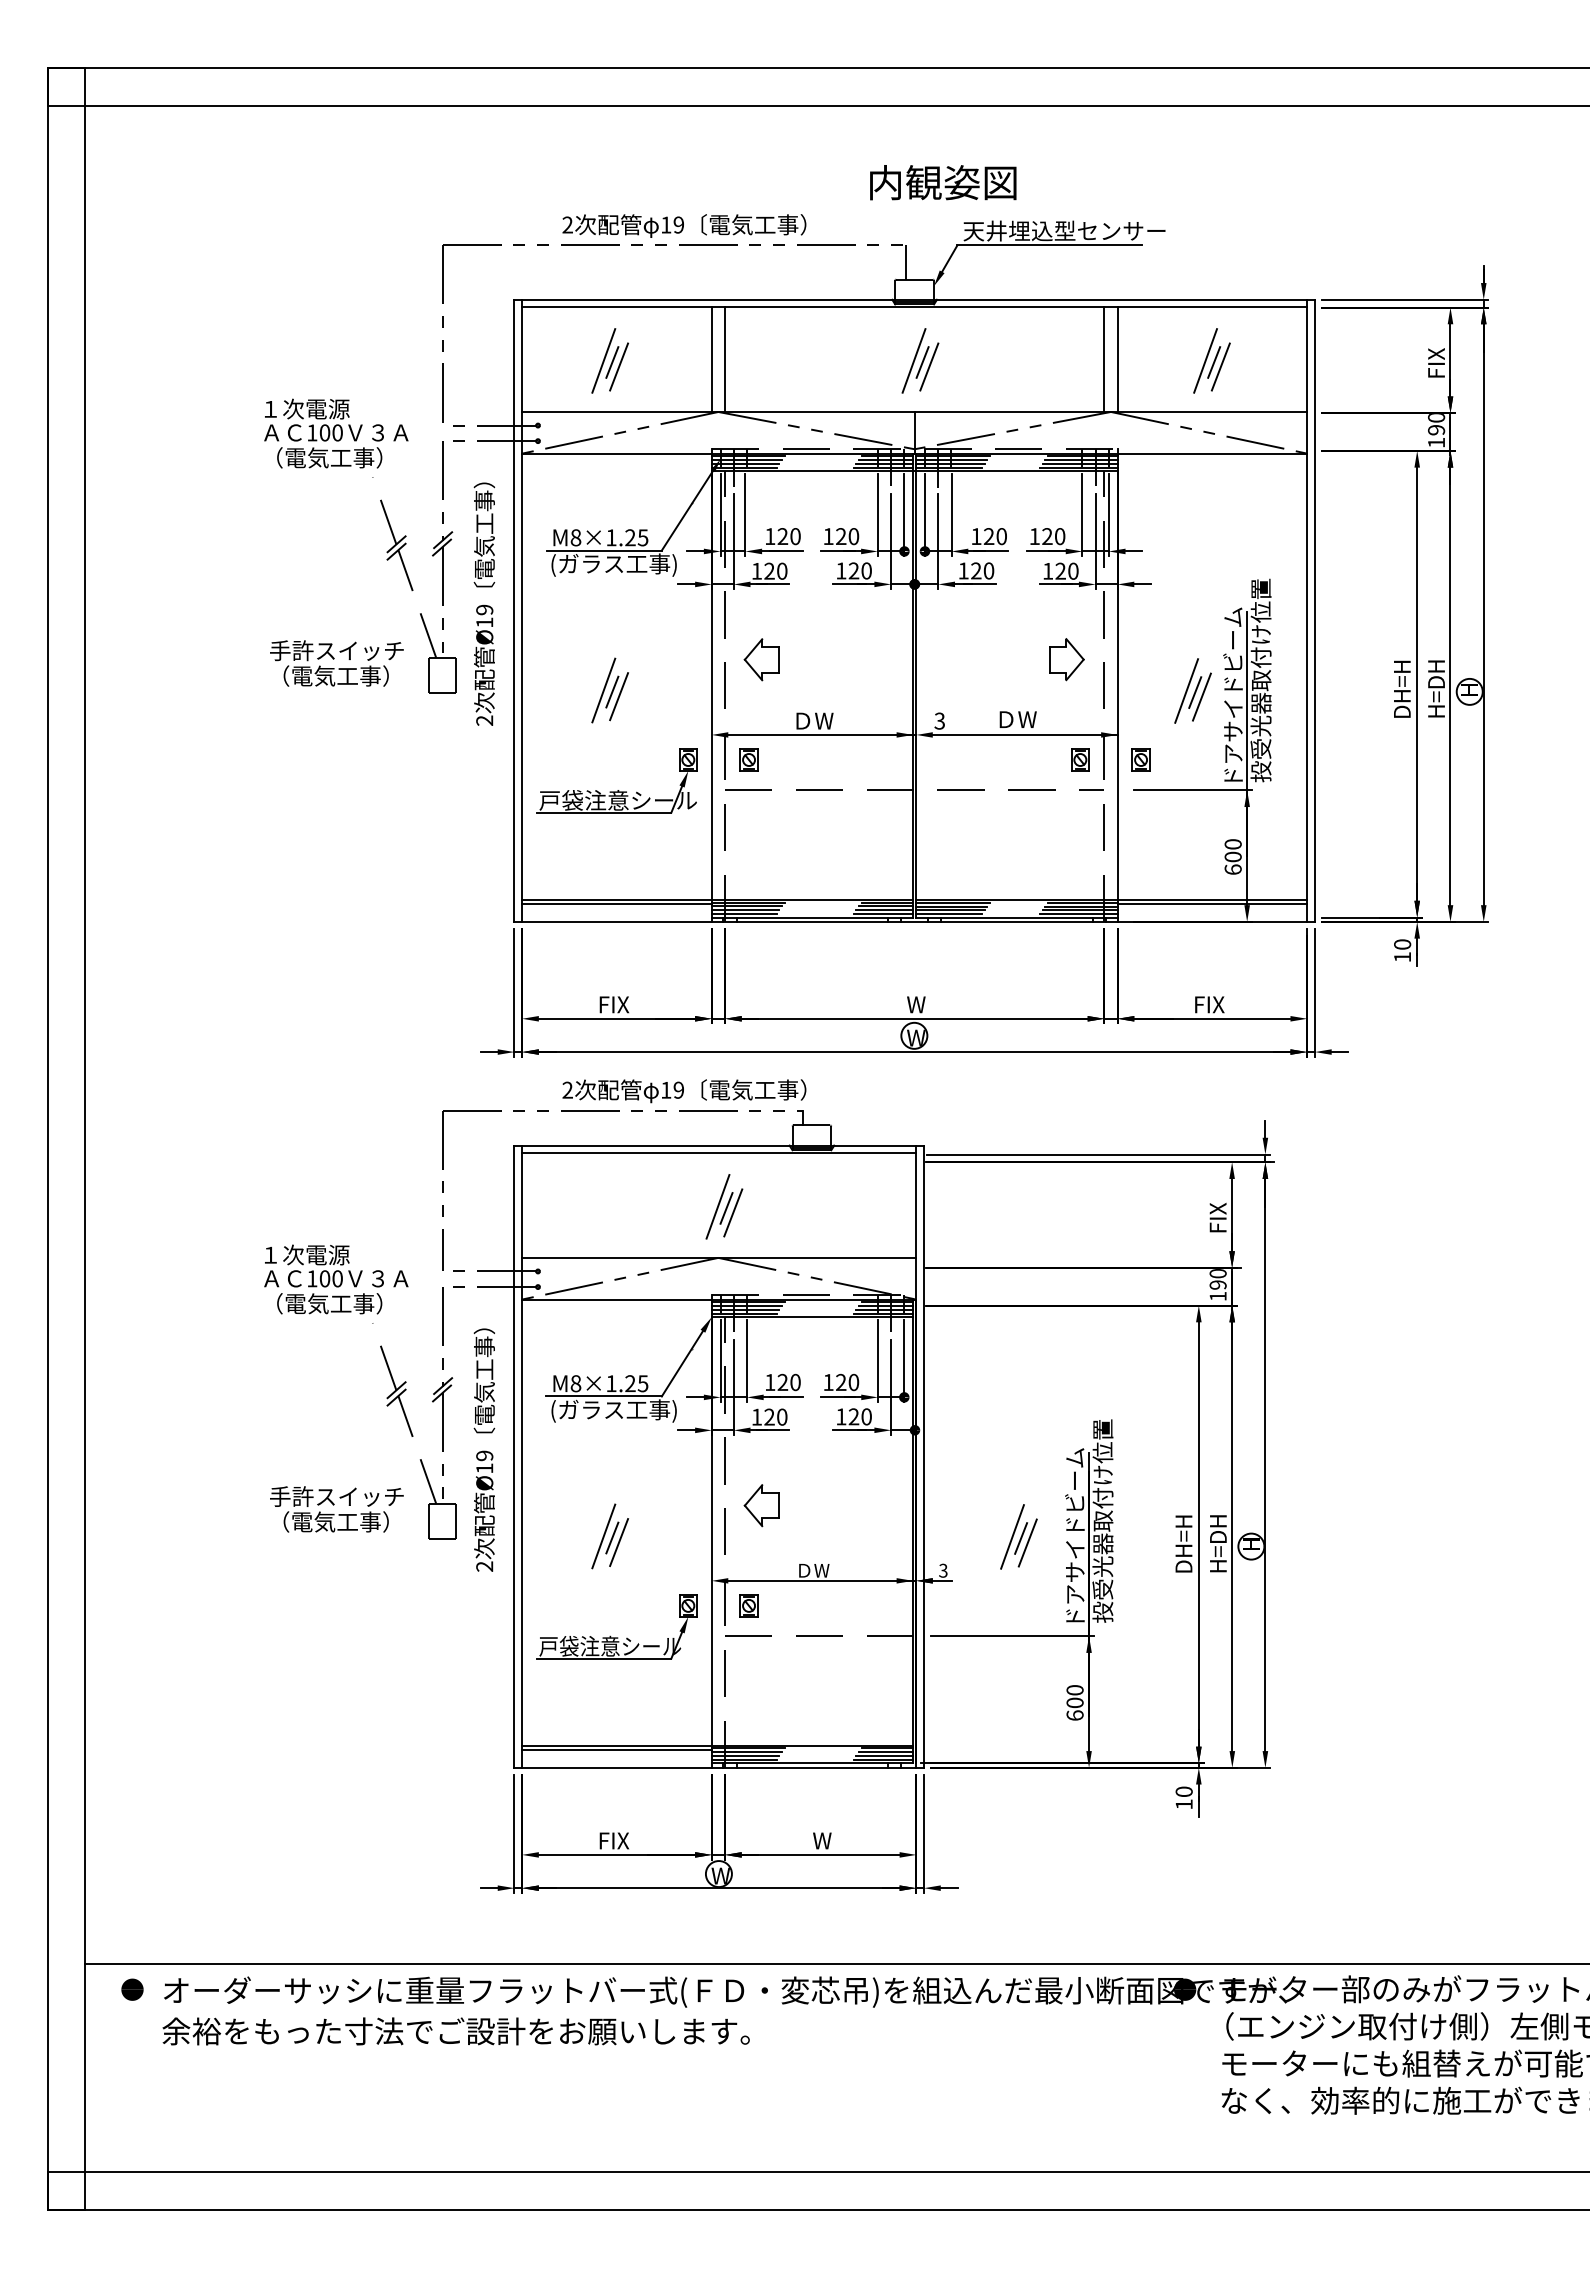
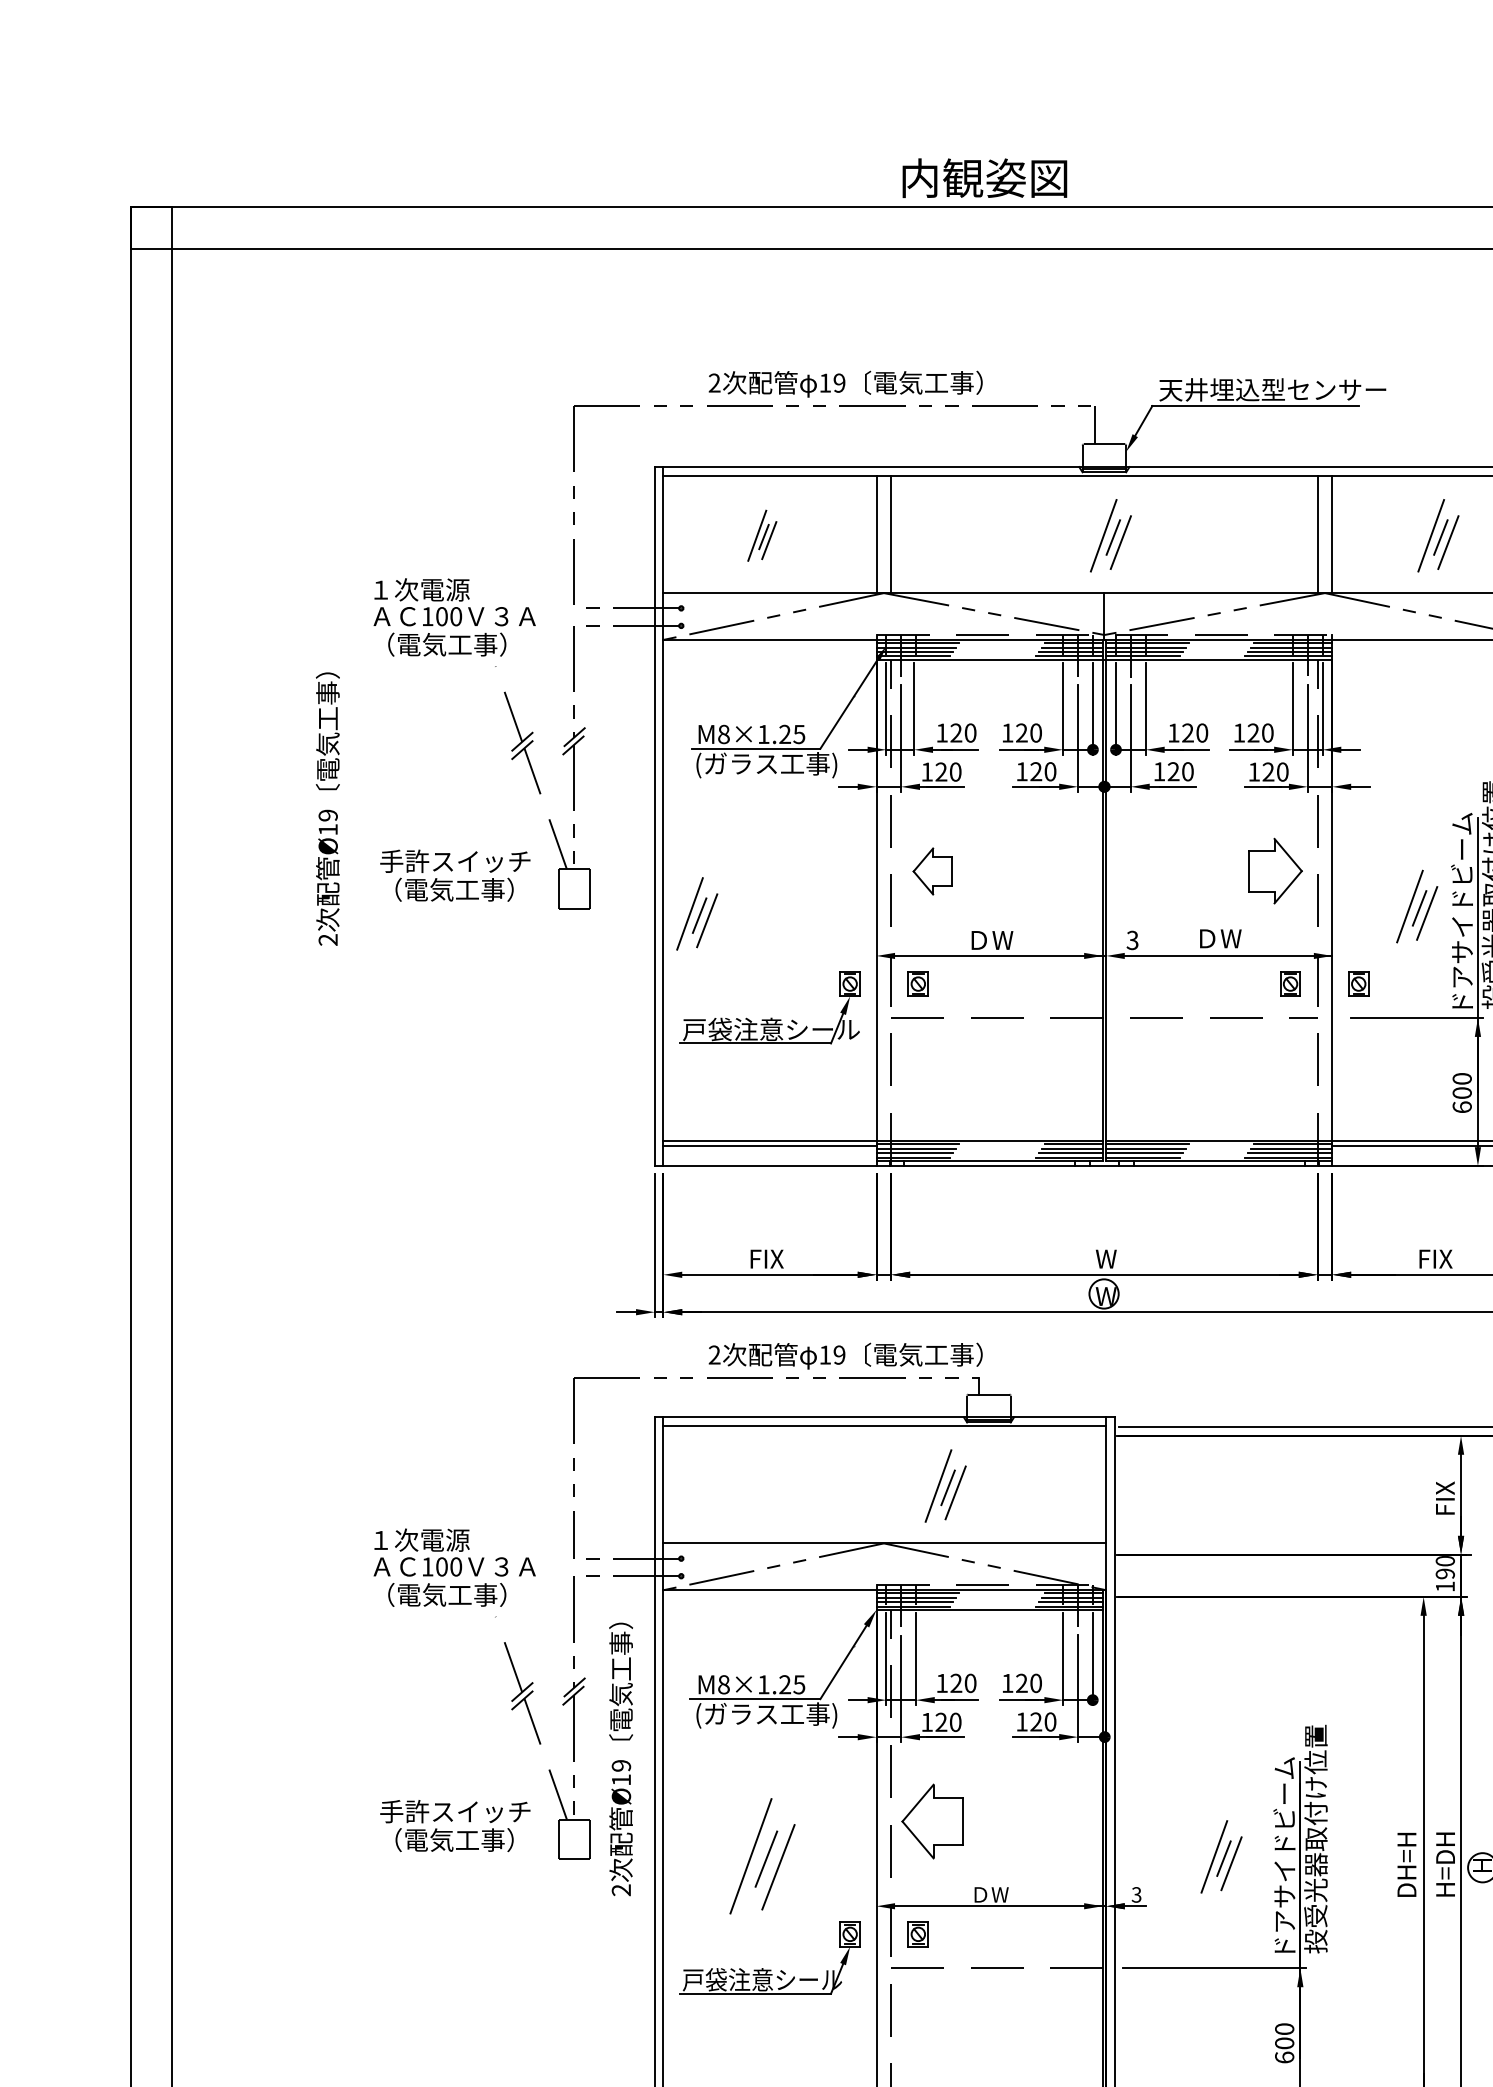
text: (943, 182) -> (985, 178), moved
part: (609, 360) -> (761, 535), size x0.7
text: (484, 603) -> (327, 808), moved
part: (1066, 659) -> (1274, 871), size x1.4
part: (609, 690) -> (696, 913), moved
part: (724, 1206) -> (945, 1485), moved
part: (761, 1505) -> (932, 1821), size x1.6
part: (609, 1536) -> (761, 1856), size x1.6

